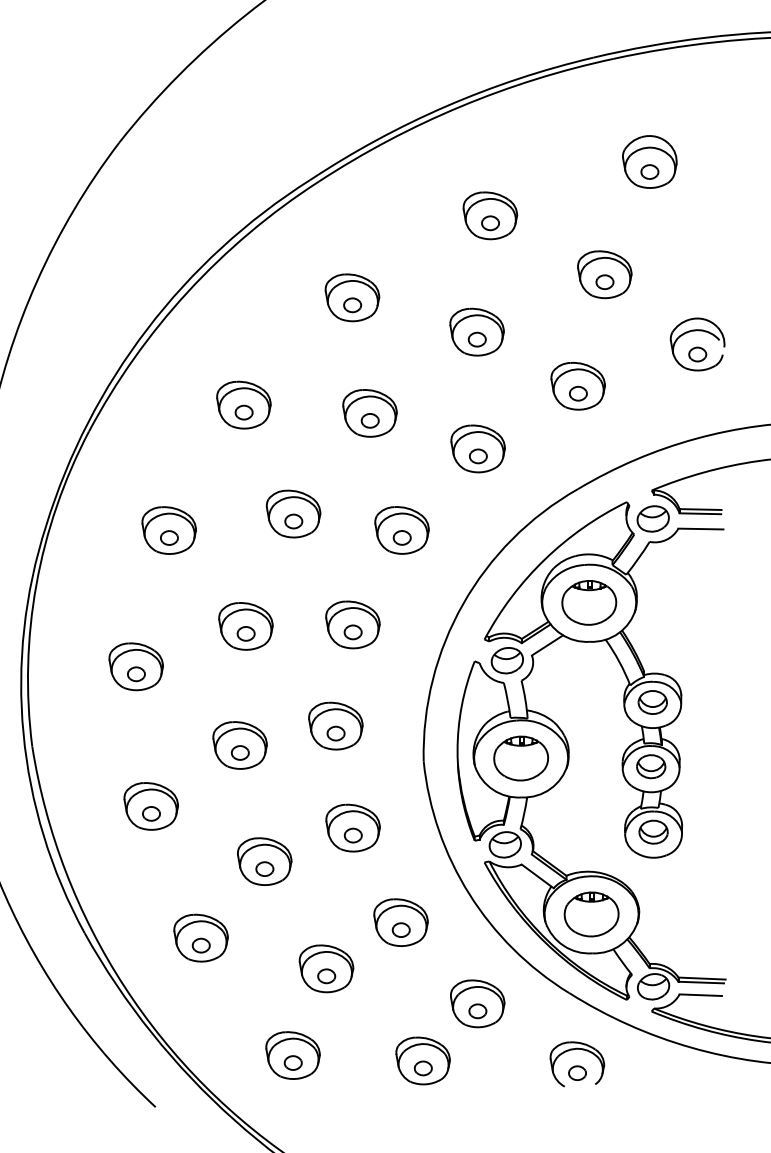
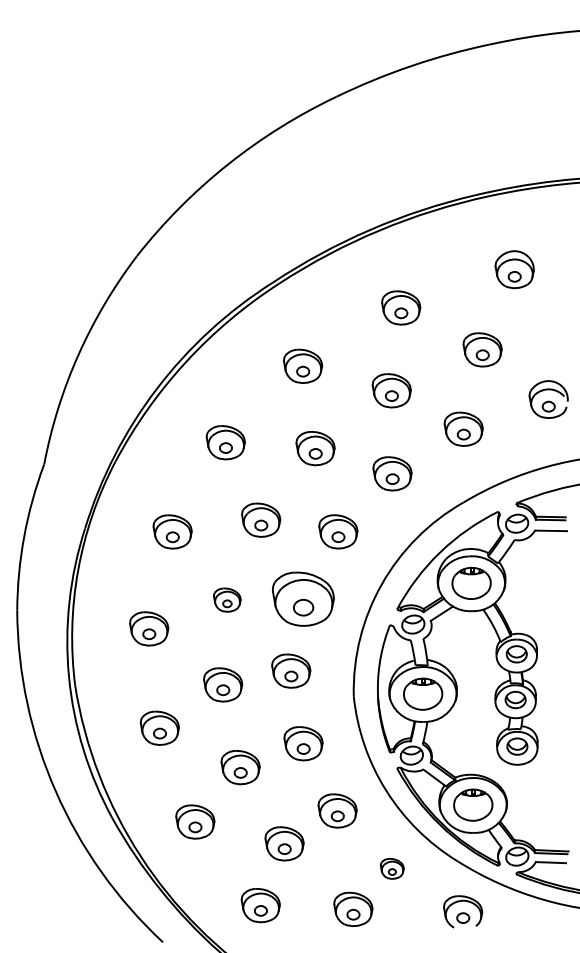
part: (353, 624) -> (303, 598), size x1.6
part: (246, 625) -> (227, 599), size x0.7
part: (478, 1003) -> (392, 868), size x0.6

